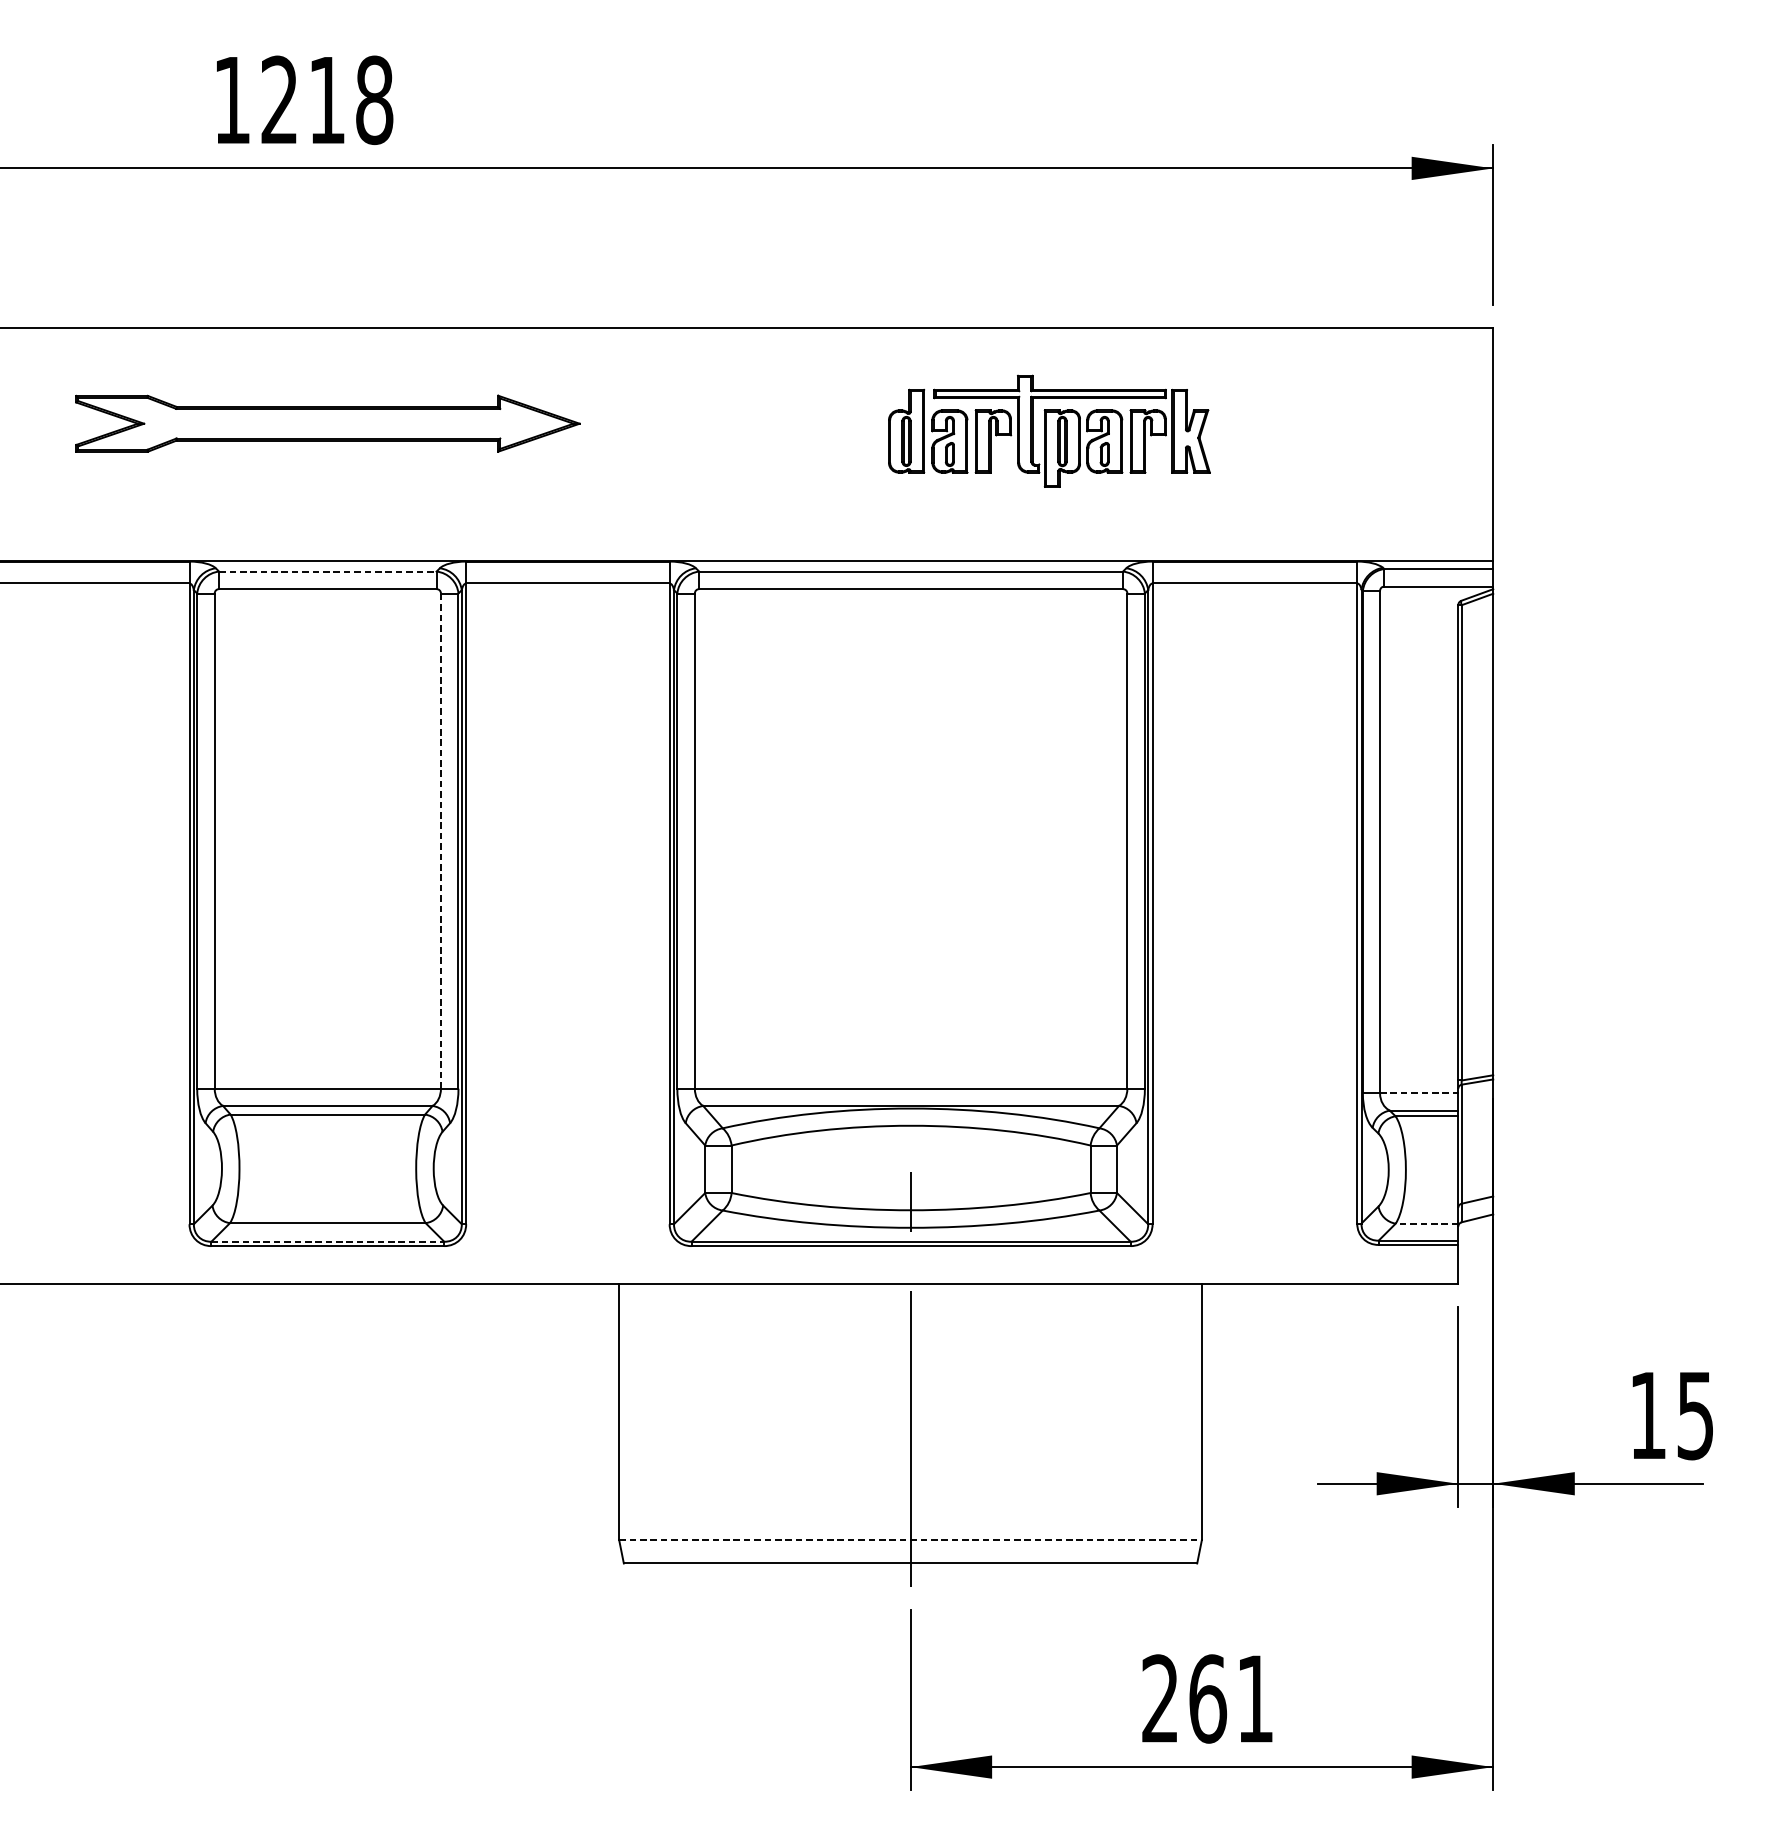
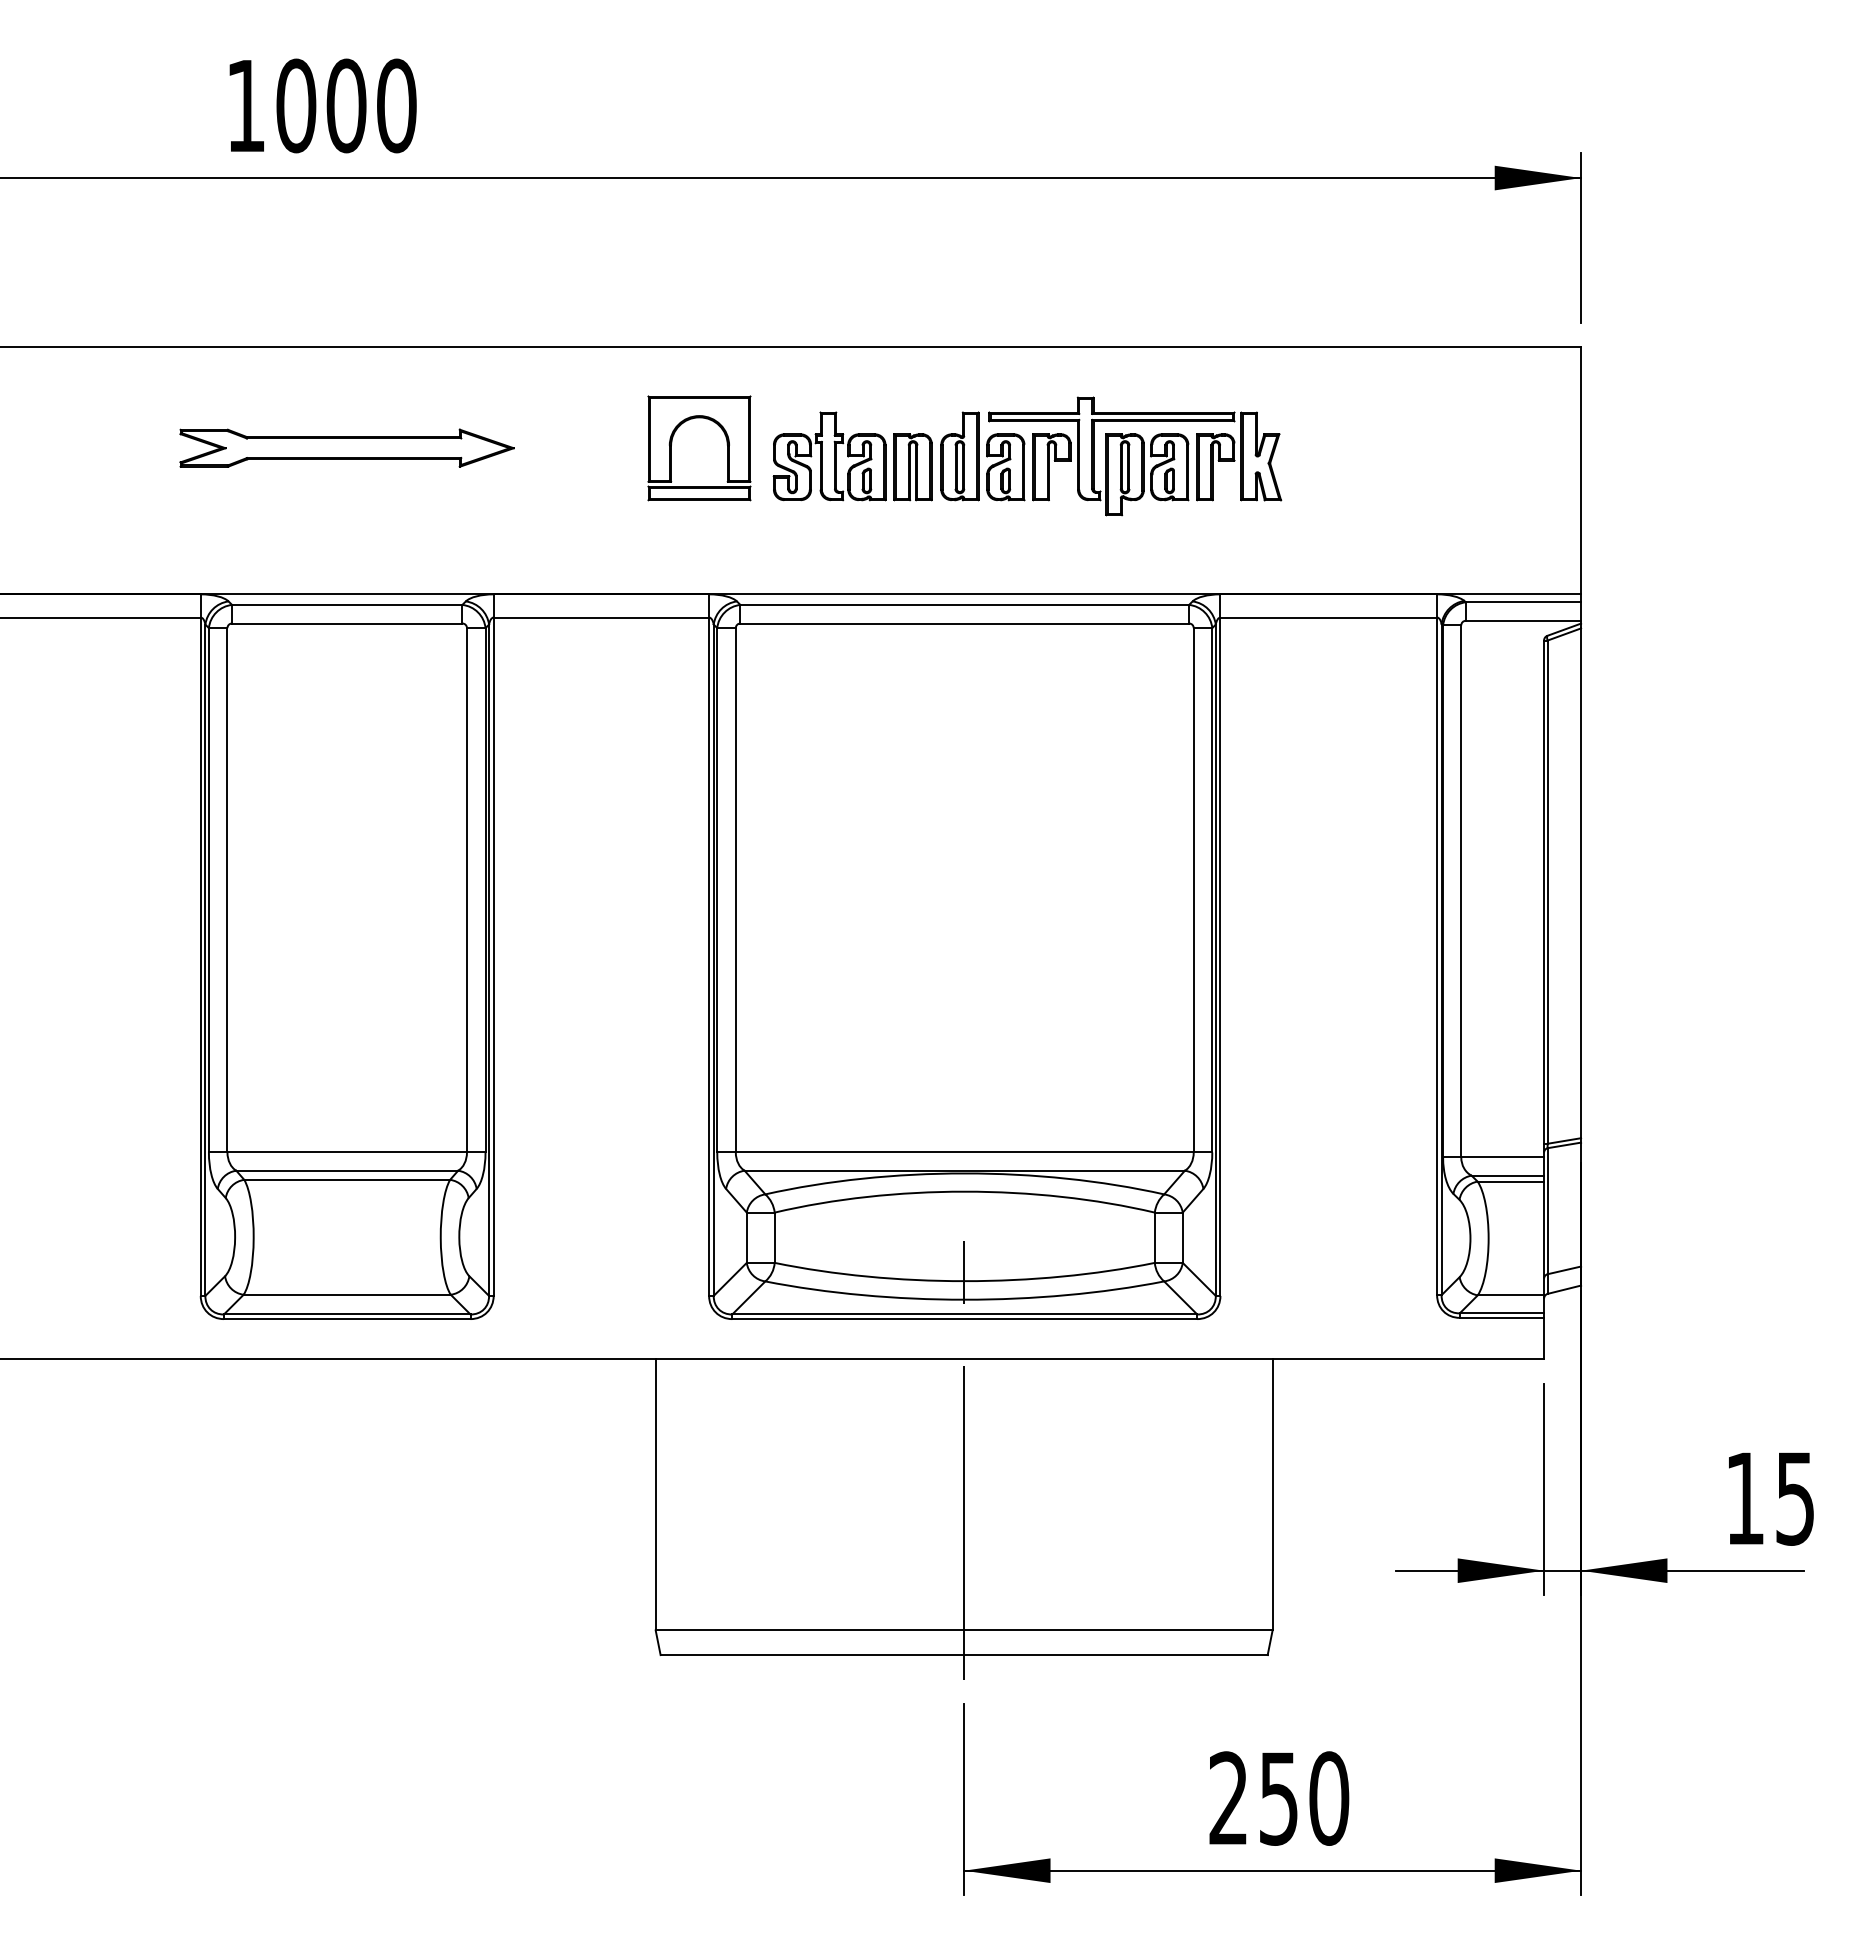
text: (327, 99) -> (346, 105), 1218 -> 1000
part: (686, 420) -> (726, 444), added
part: (327, 422) -> (346, 447), size x0.62
part: (805, 431) -> (852, 456), added
line: (328, 571) -> (347, 604), dashed -> solid
line: (440, 840) -> (466, 889), dashed -> solid
line: (1419, 1093) -> (1503, 1157), dashed -> solid
line: (1426, 1223) -> (1510, 1295), dashed -> solid
line: (328, 1241) -> (347, 1314), dashed -> solid
line: (910, 1540) -> (964, 1630), dashed -> solid
text: (1231, 1698) -> (1304, 1798), 261 -> 250

